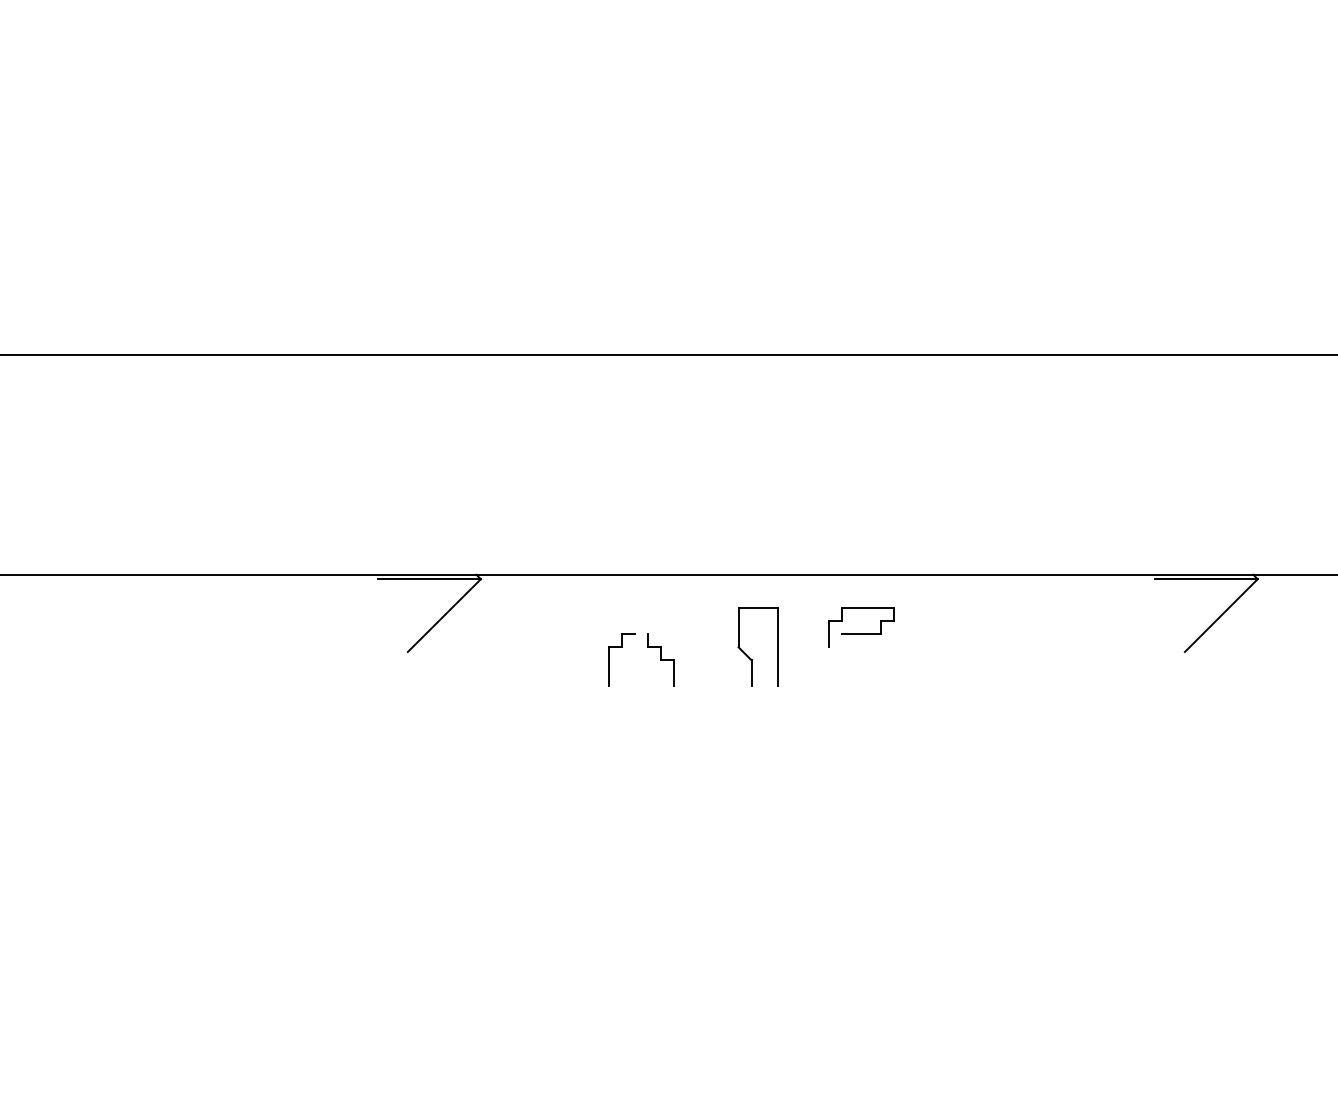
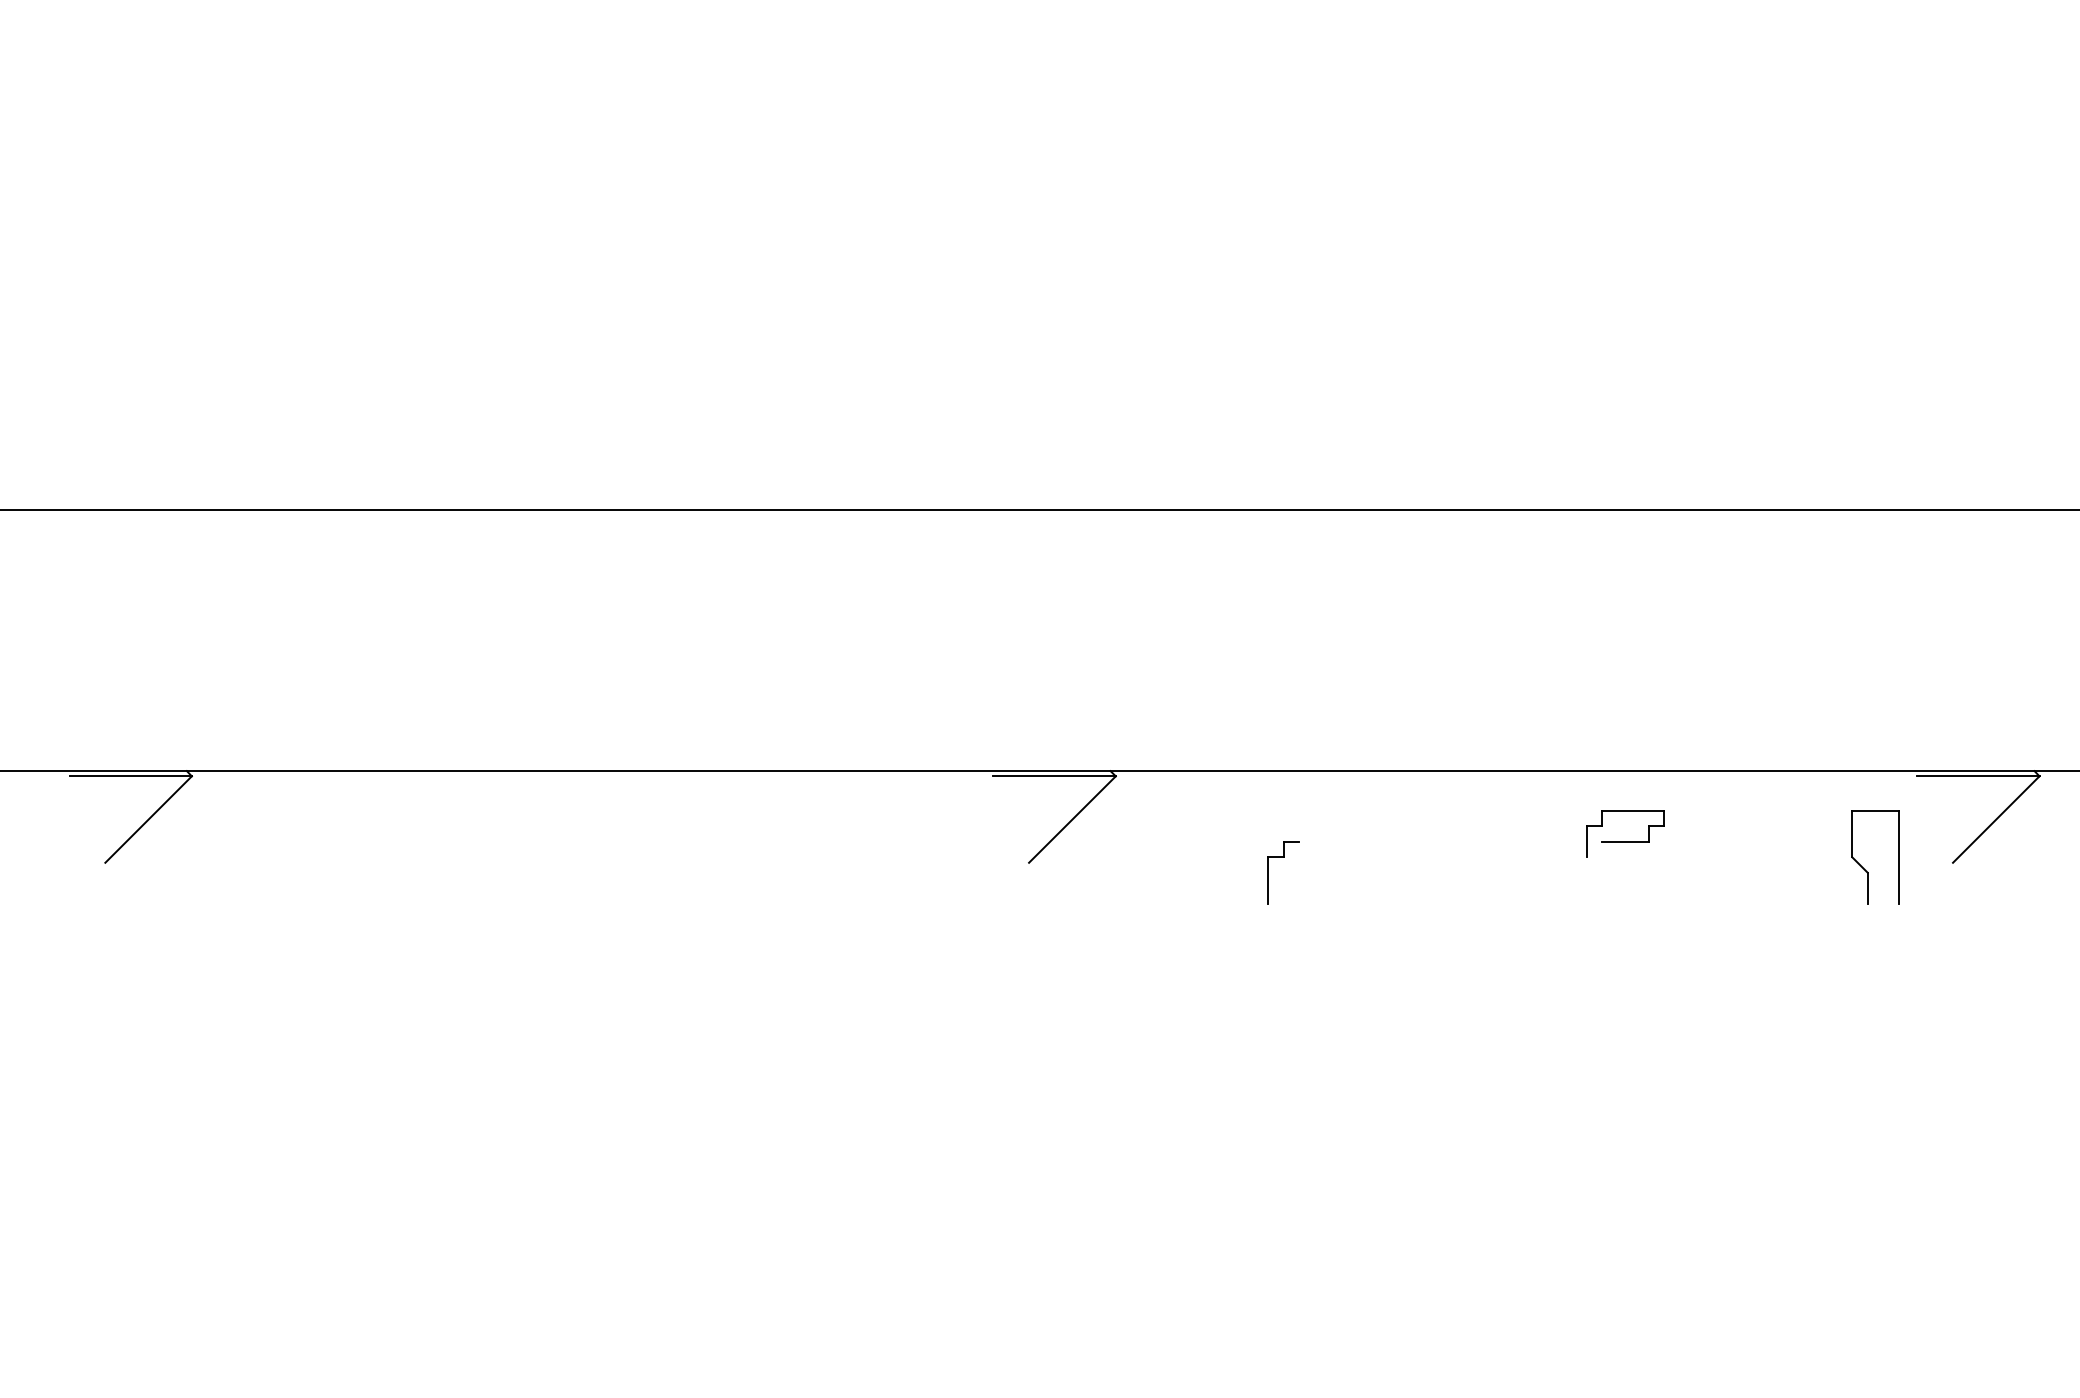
part: (861, 634) -> (1625, 841), moved
part: (748, 656) -> (1864, 868), moved
part: (660, 660) -> (1329, 872), removed

